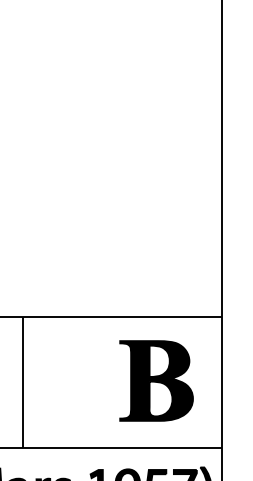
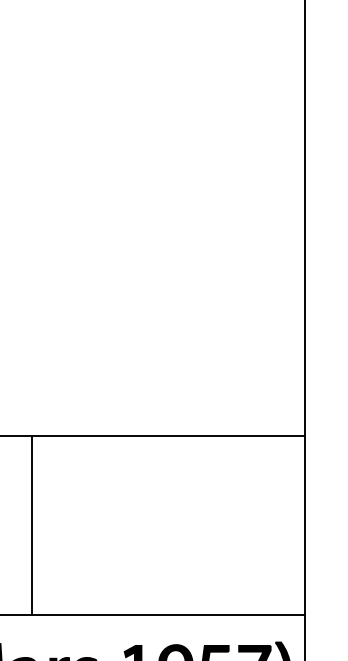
part: (156, 380) -> (215, 523), removed

